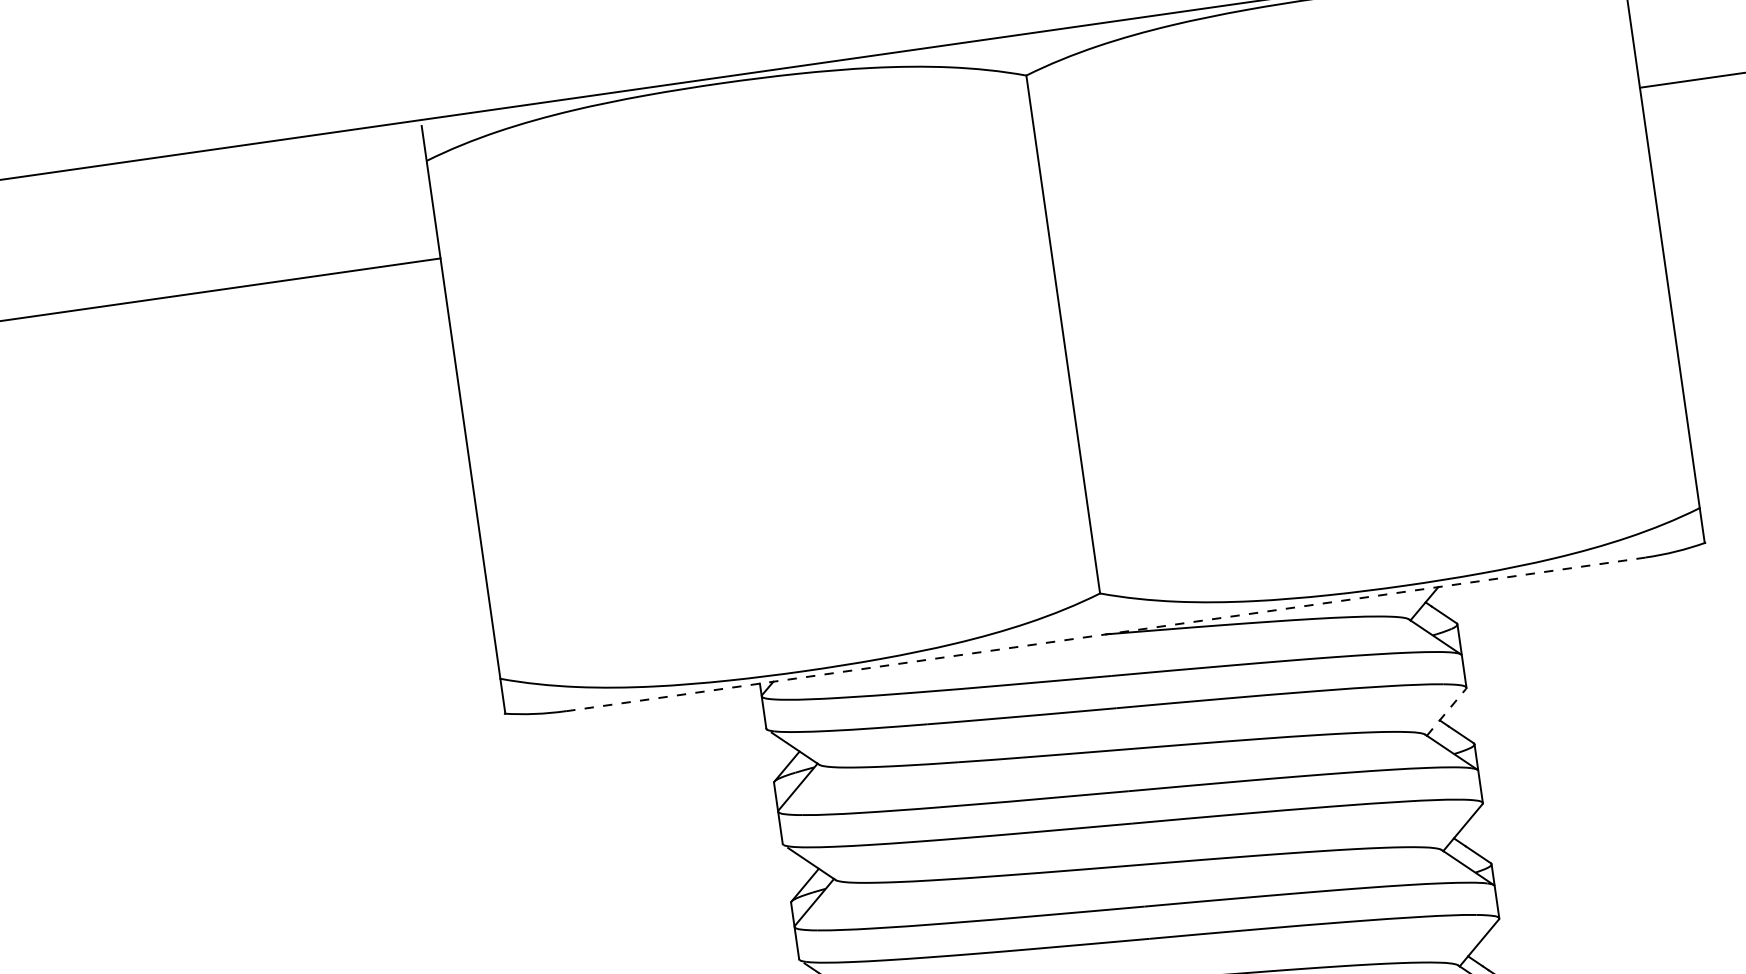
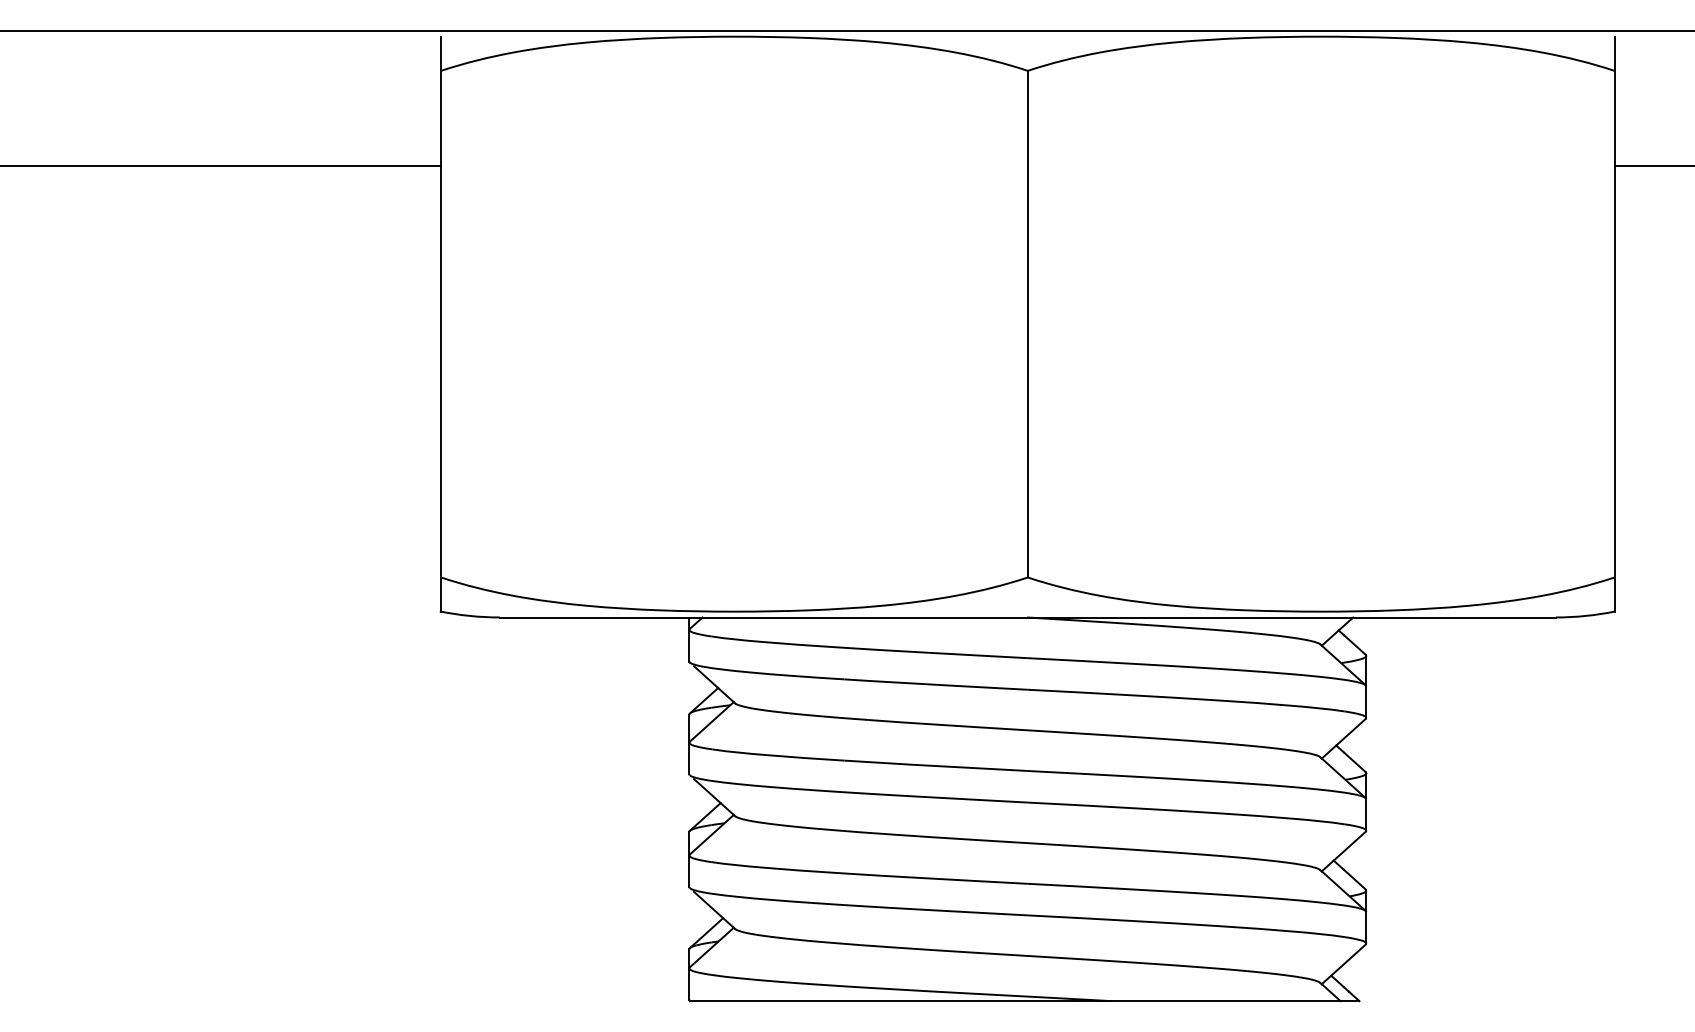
line: (1105, 634) -> (1027, 617), dashed -> solid
line: (1446, 712) -> (1343, 738), dashed -> solid

